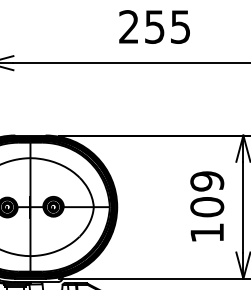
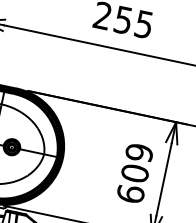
text: (207, 232) -> (131, 193), 109 -> 609

